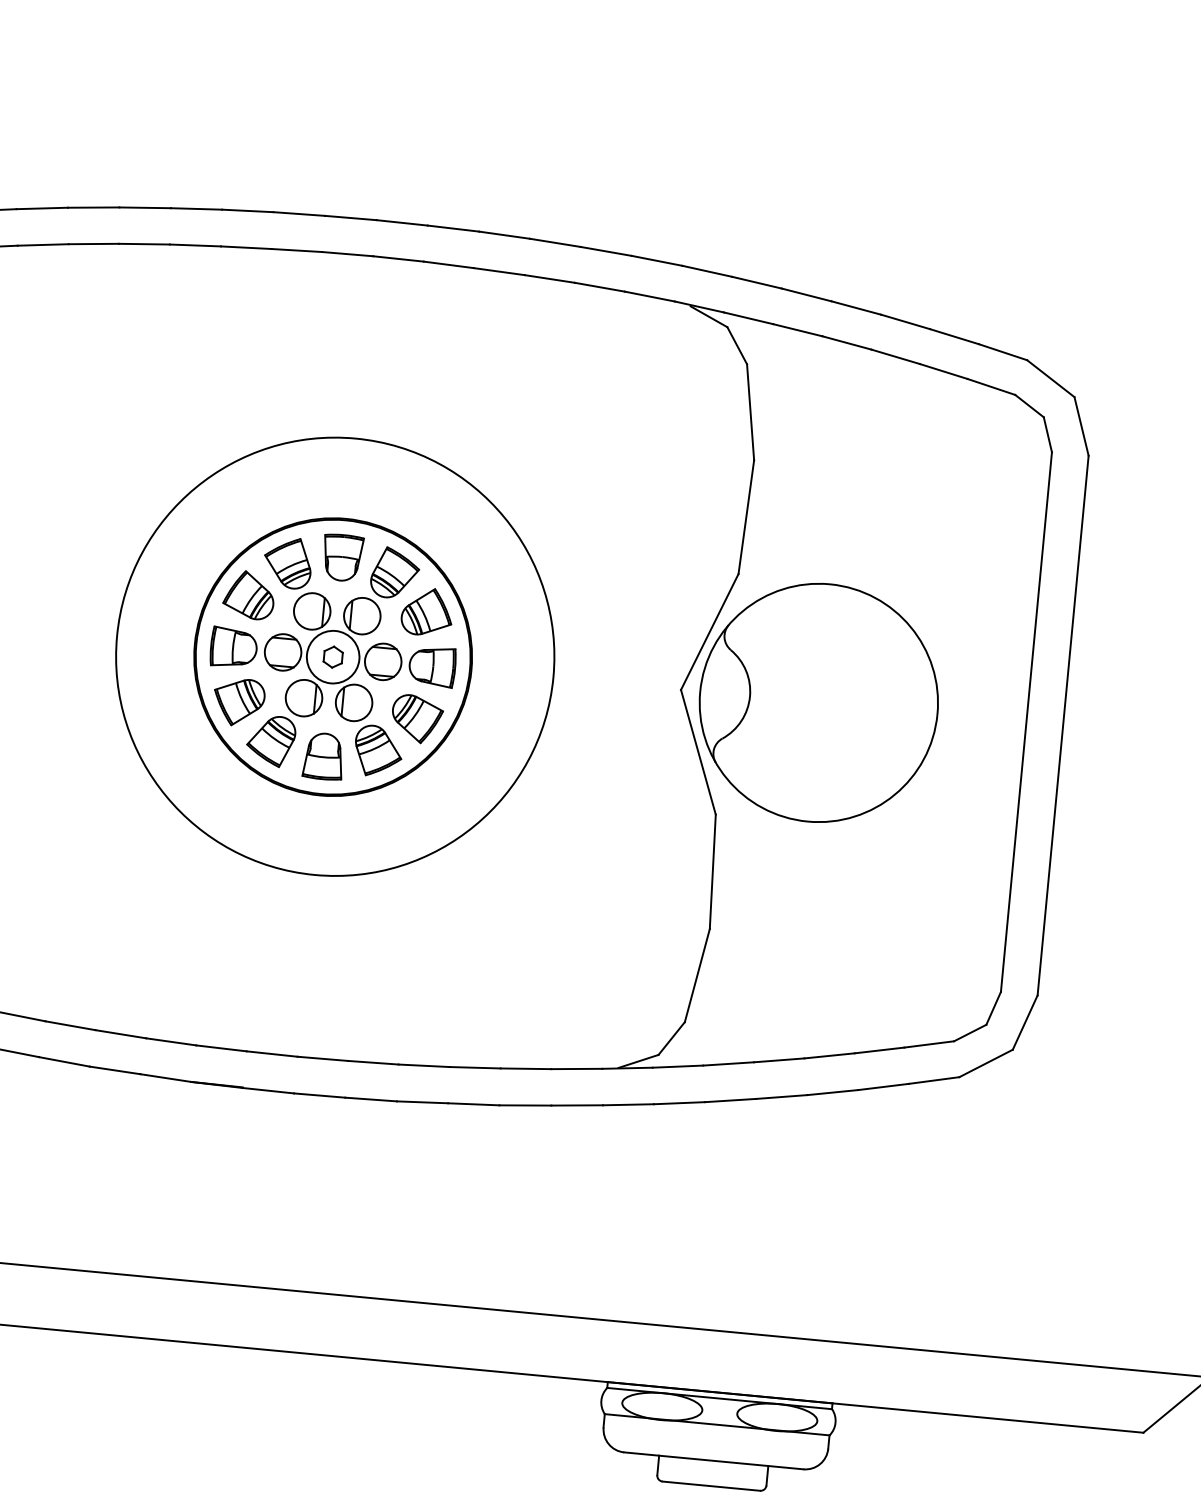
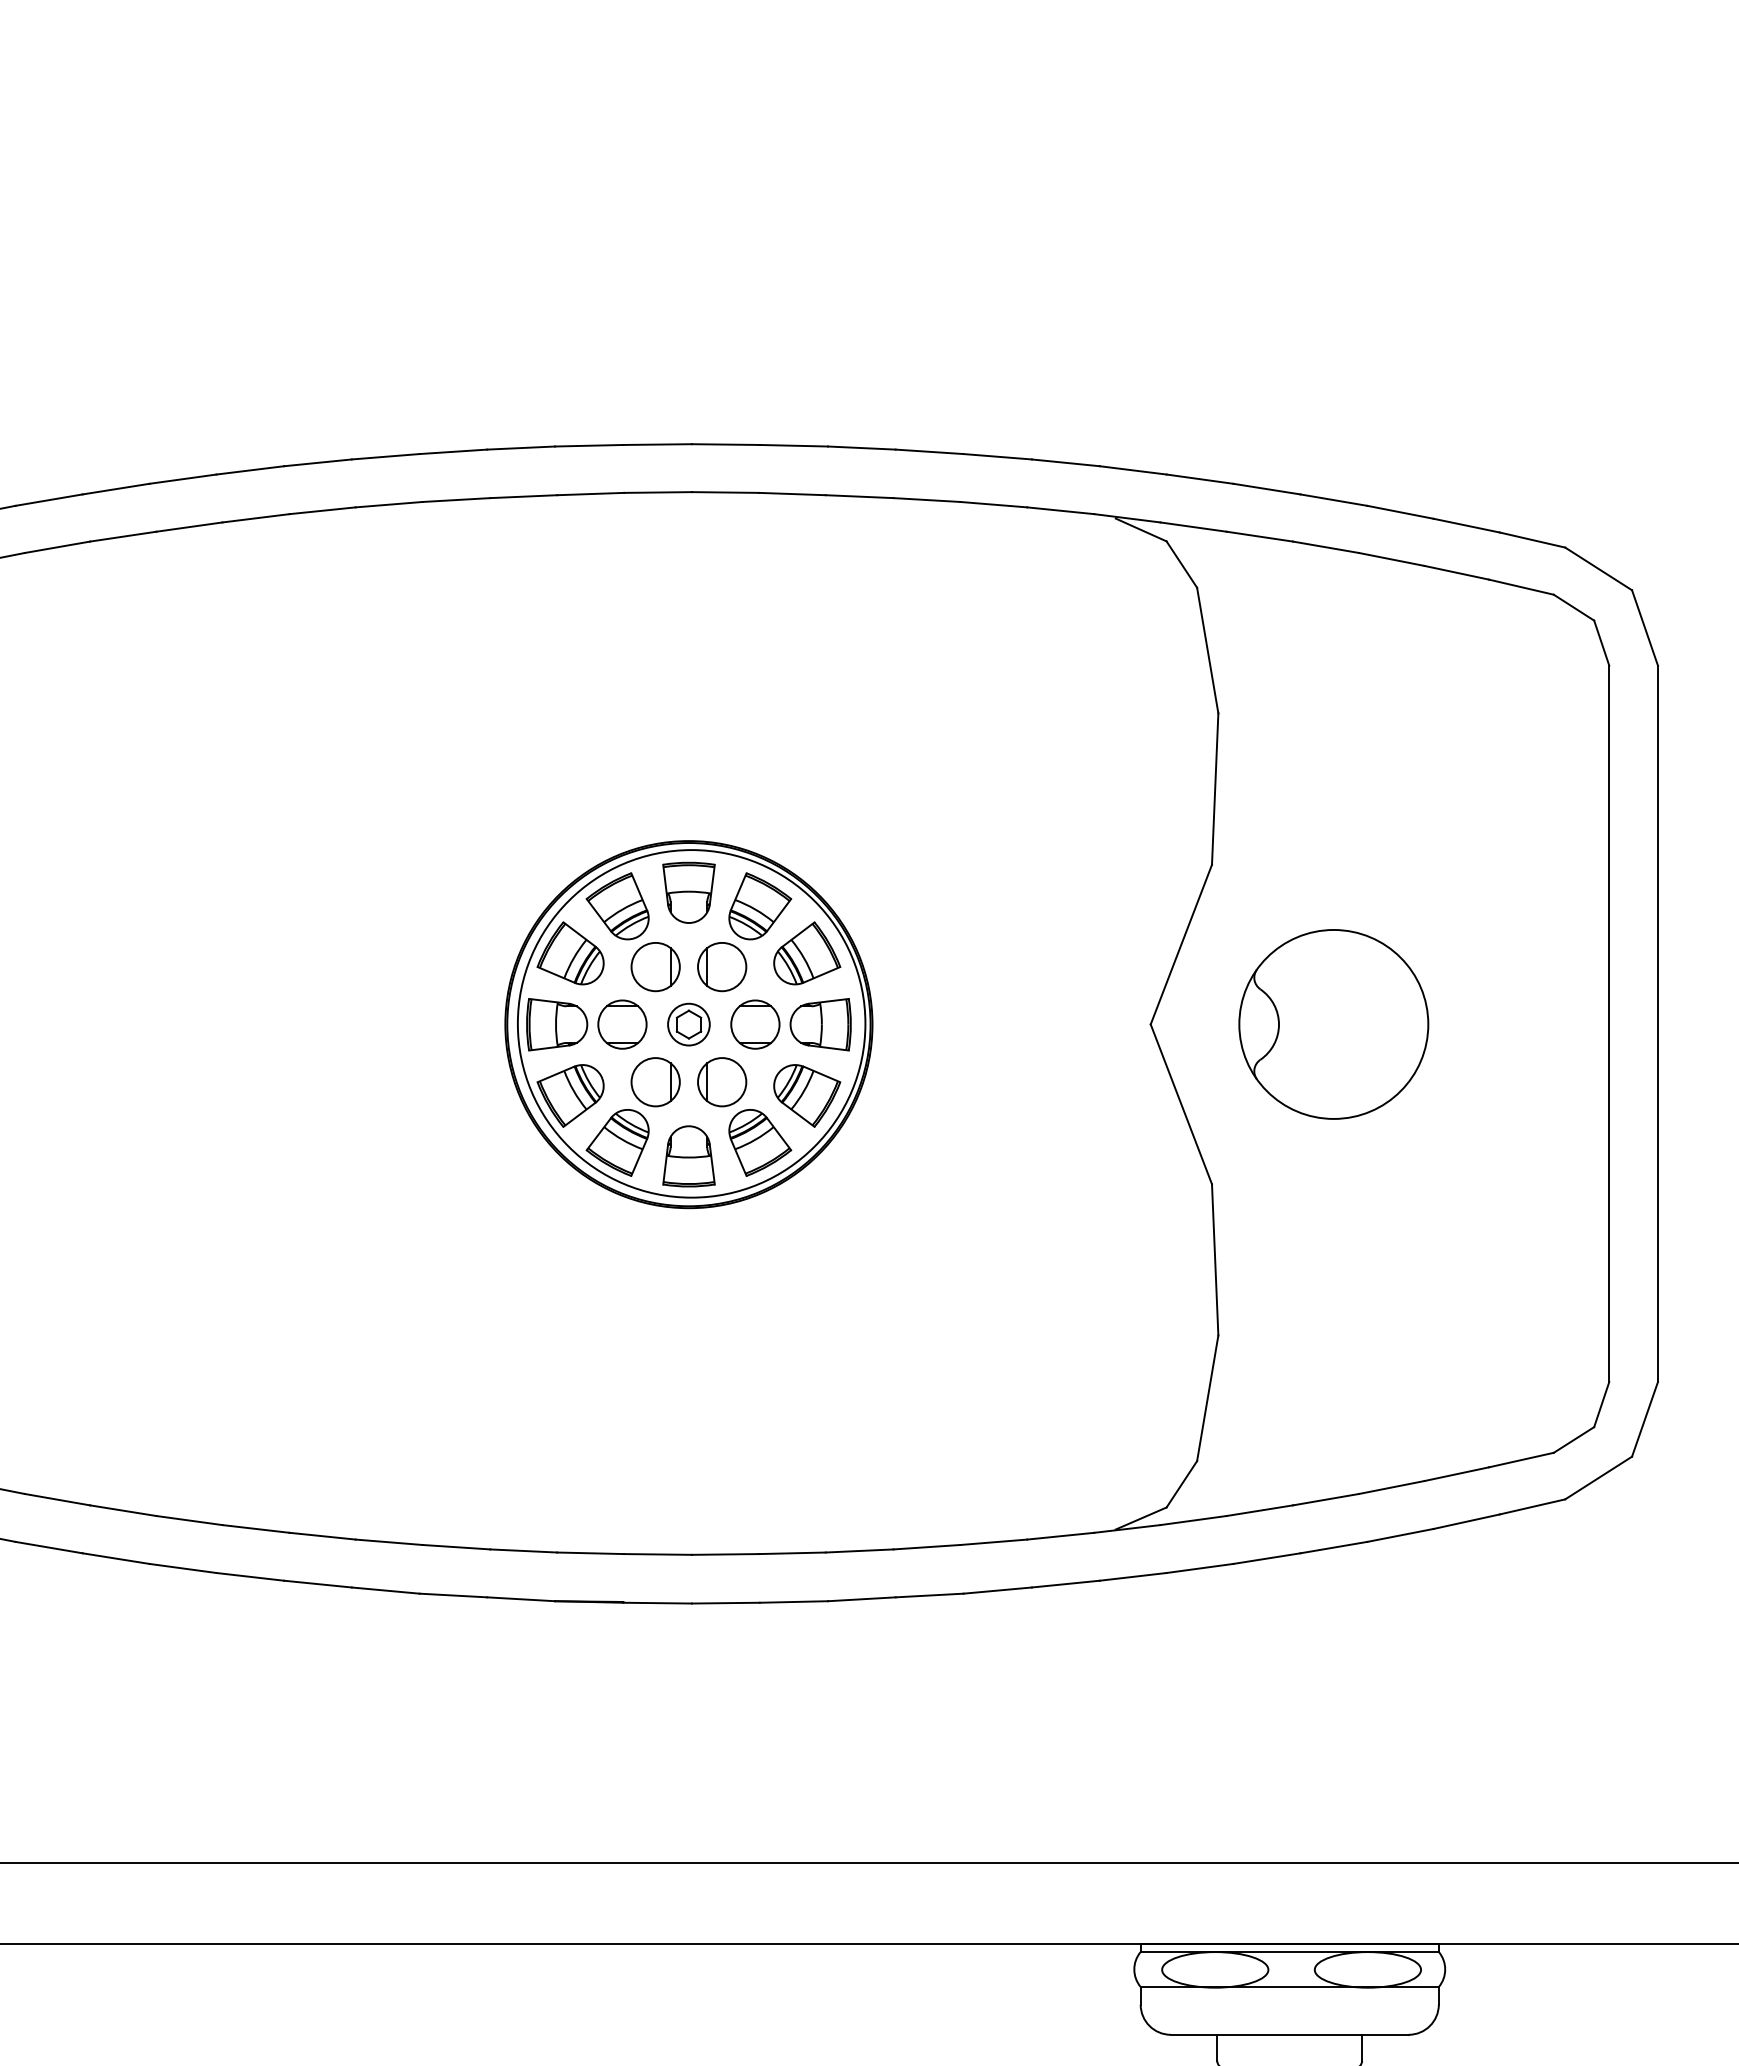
circle: (335, 656) -> (691, 1023), size x0.6
circle: (332, 657) -> (688, 1024), size x0.6
part: (818, 702) -> (1333, 1024), size x0.6

